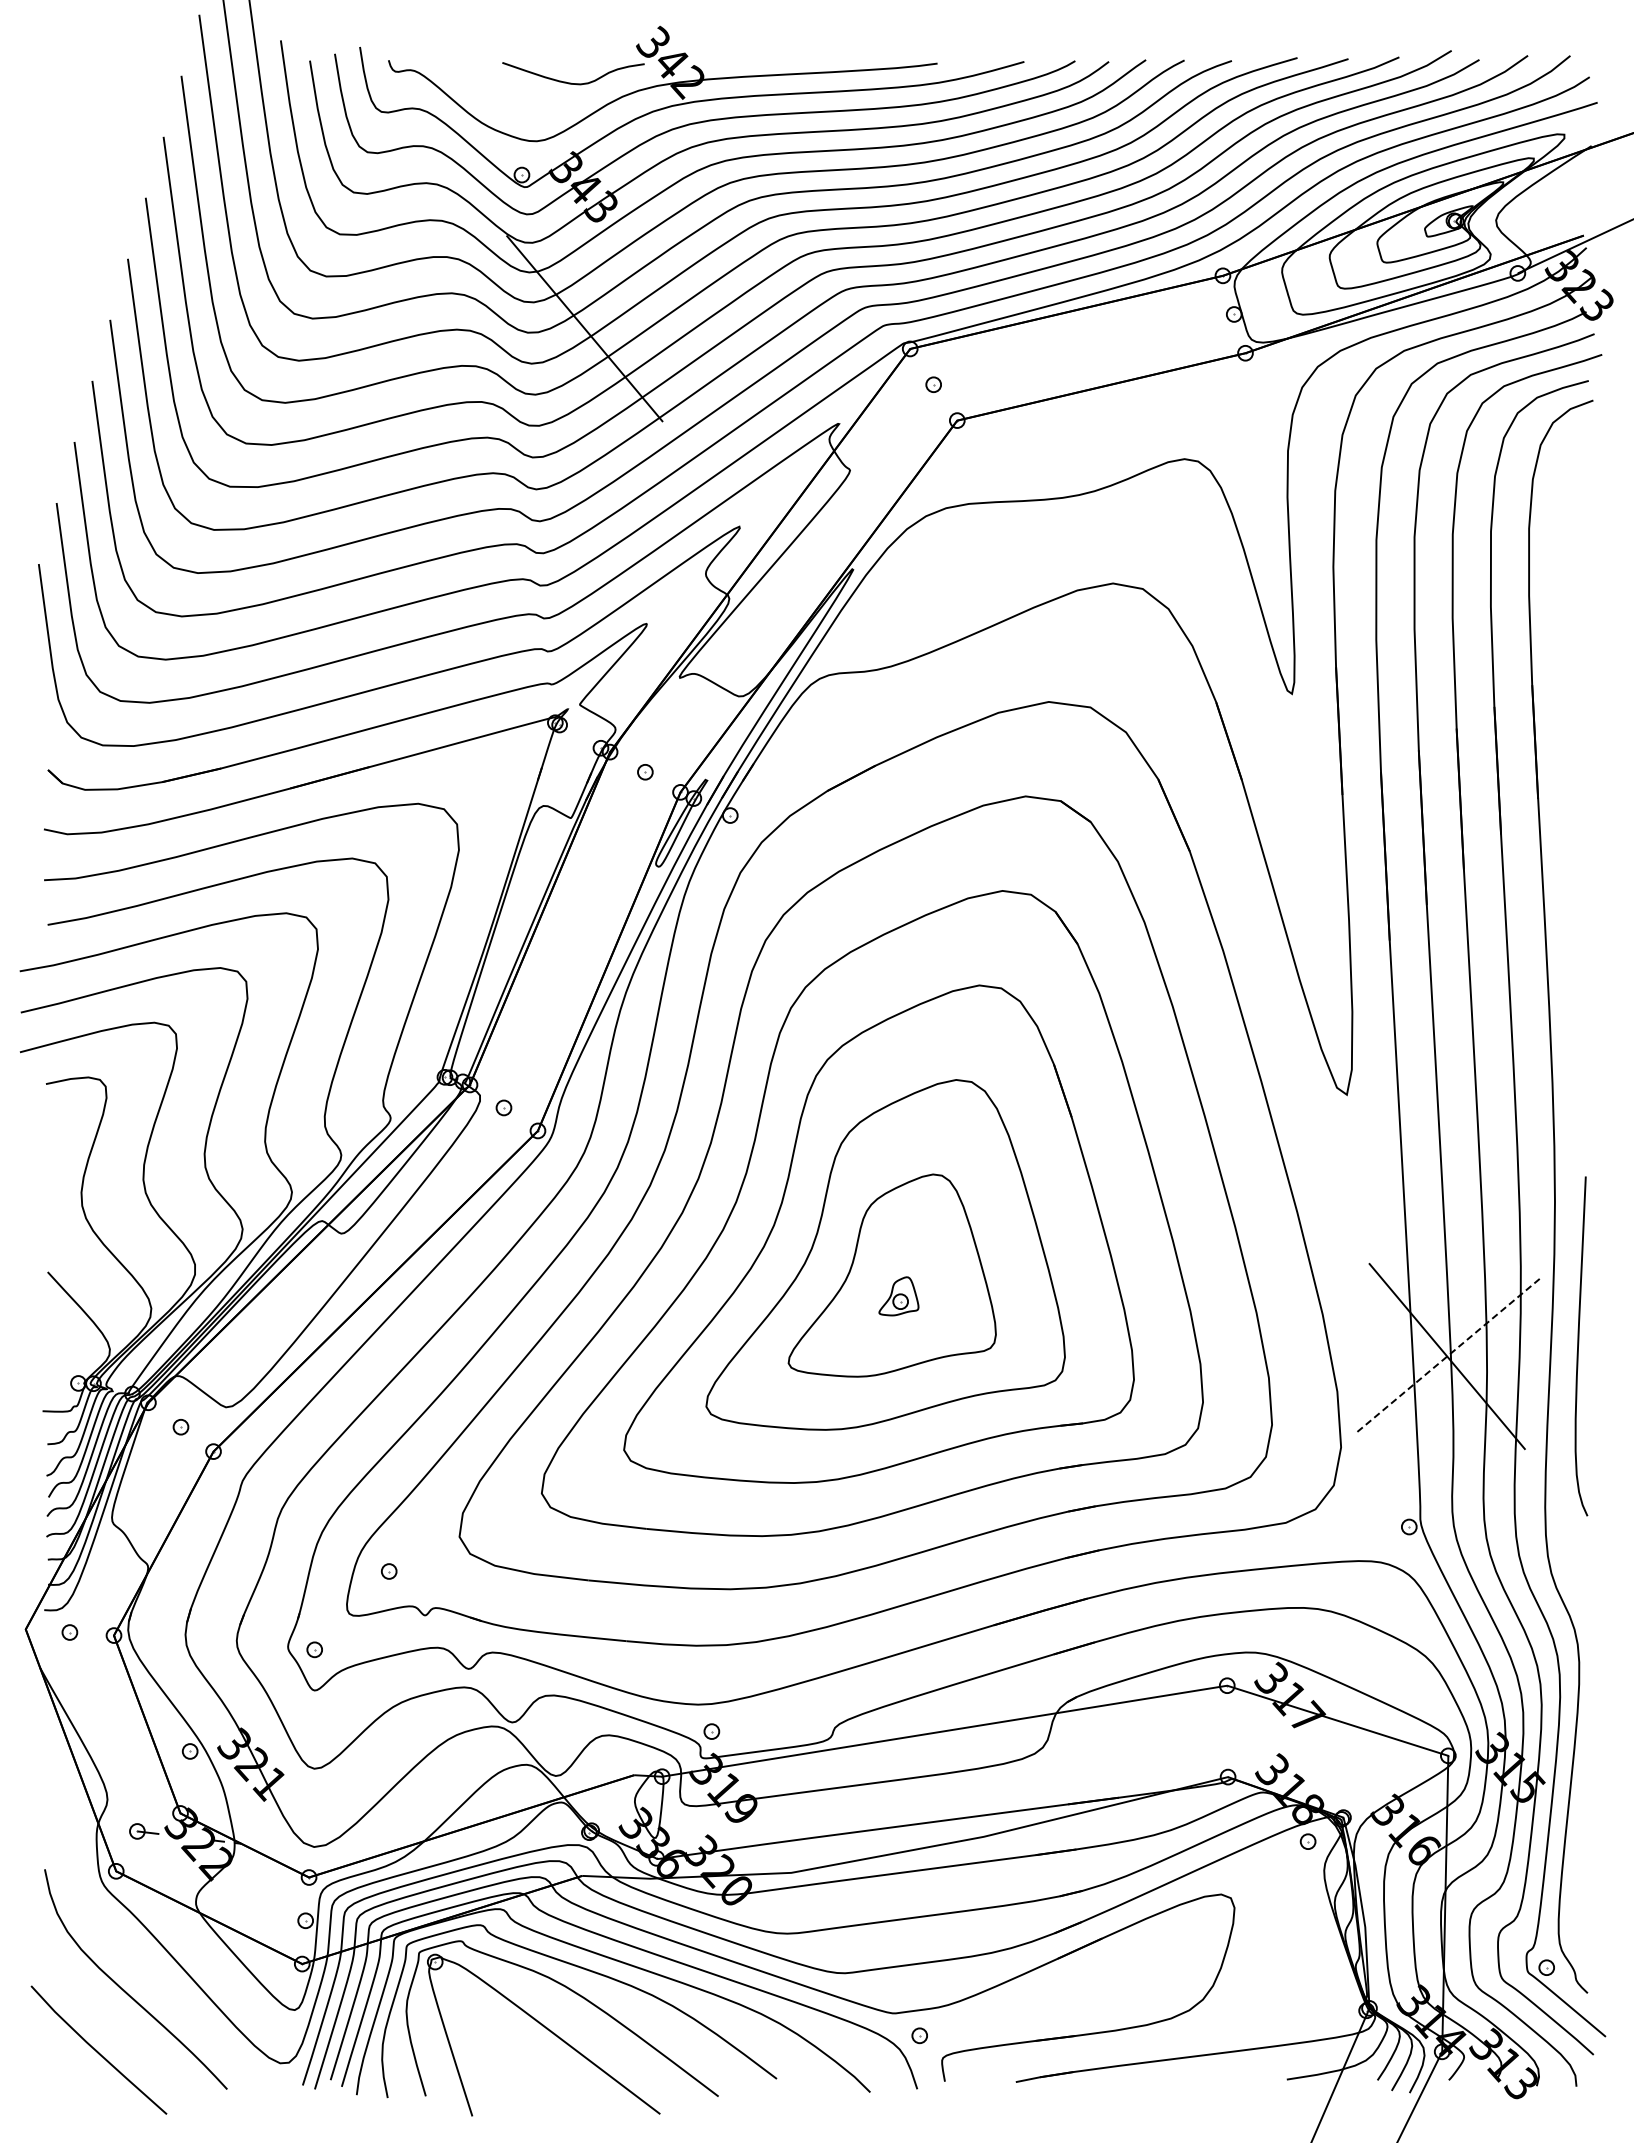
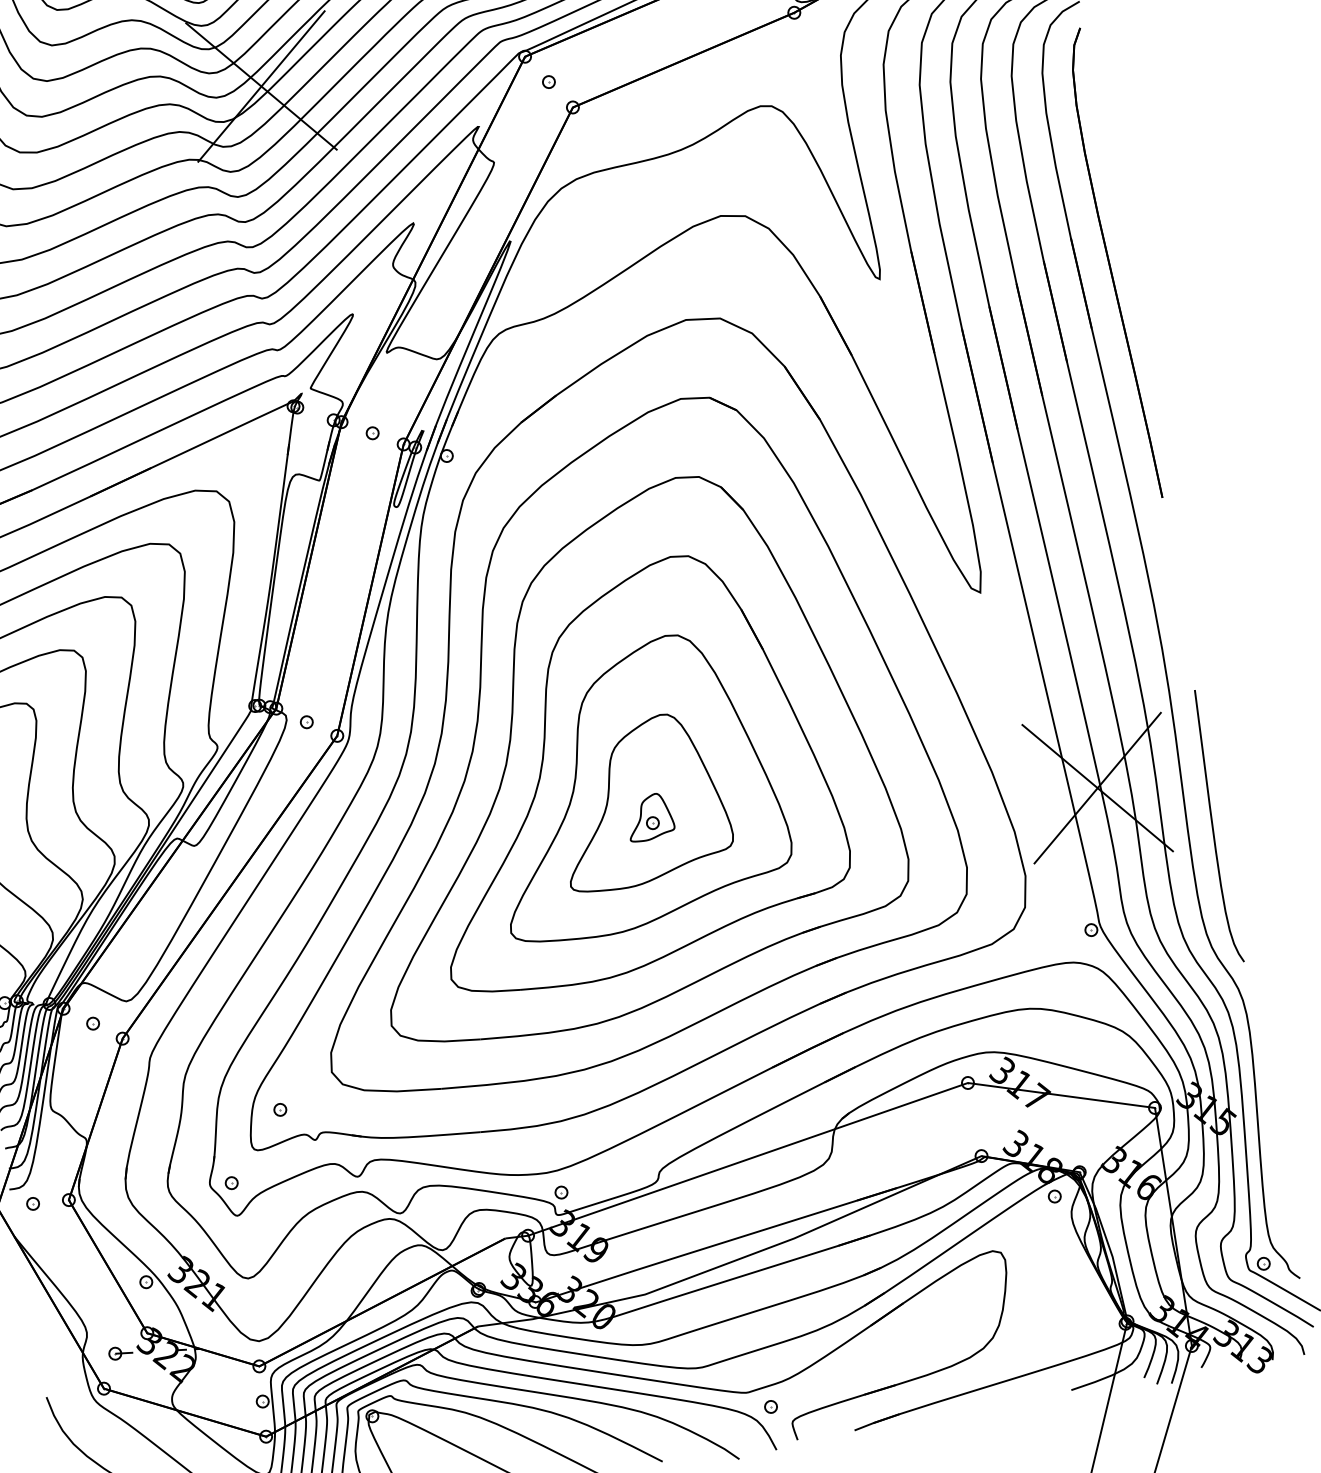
line: (584, 328) -> (261, 86), added
part: (1577, 725) -> (1112, 264), added
part: (898, 1296) -> (649, 817), size x1.43
curve: (1579, 1344) -> (1213, 825), moved
line: (1447, 1356) -> (1097, 788), dashed -> solid

